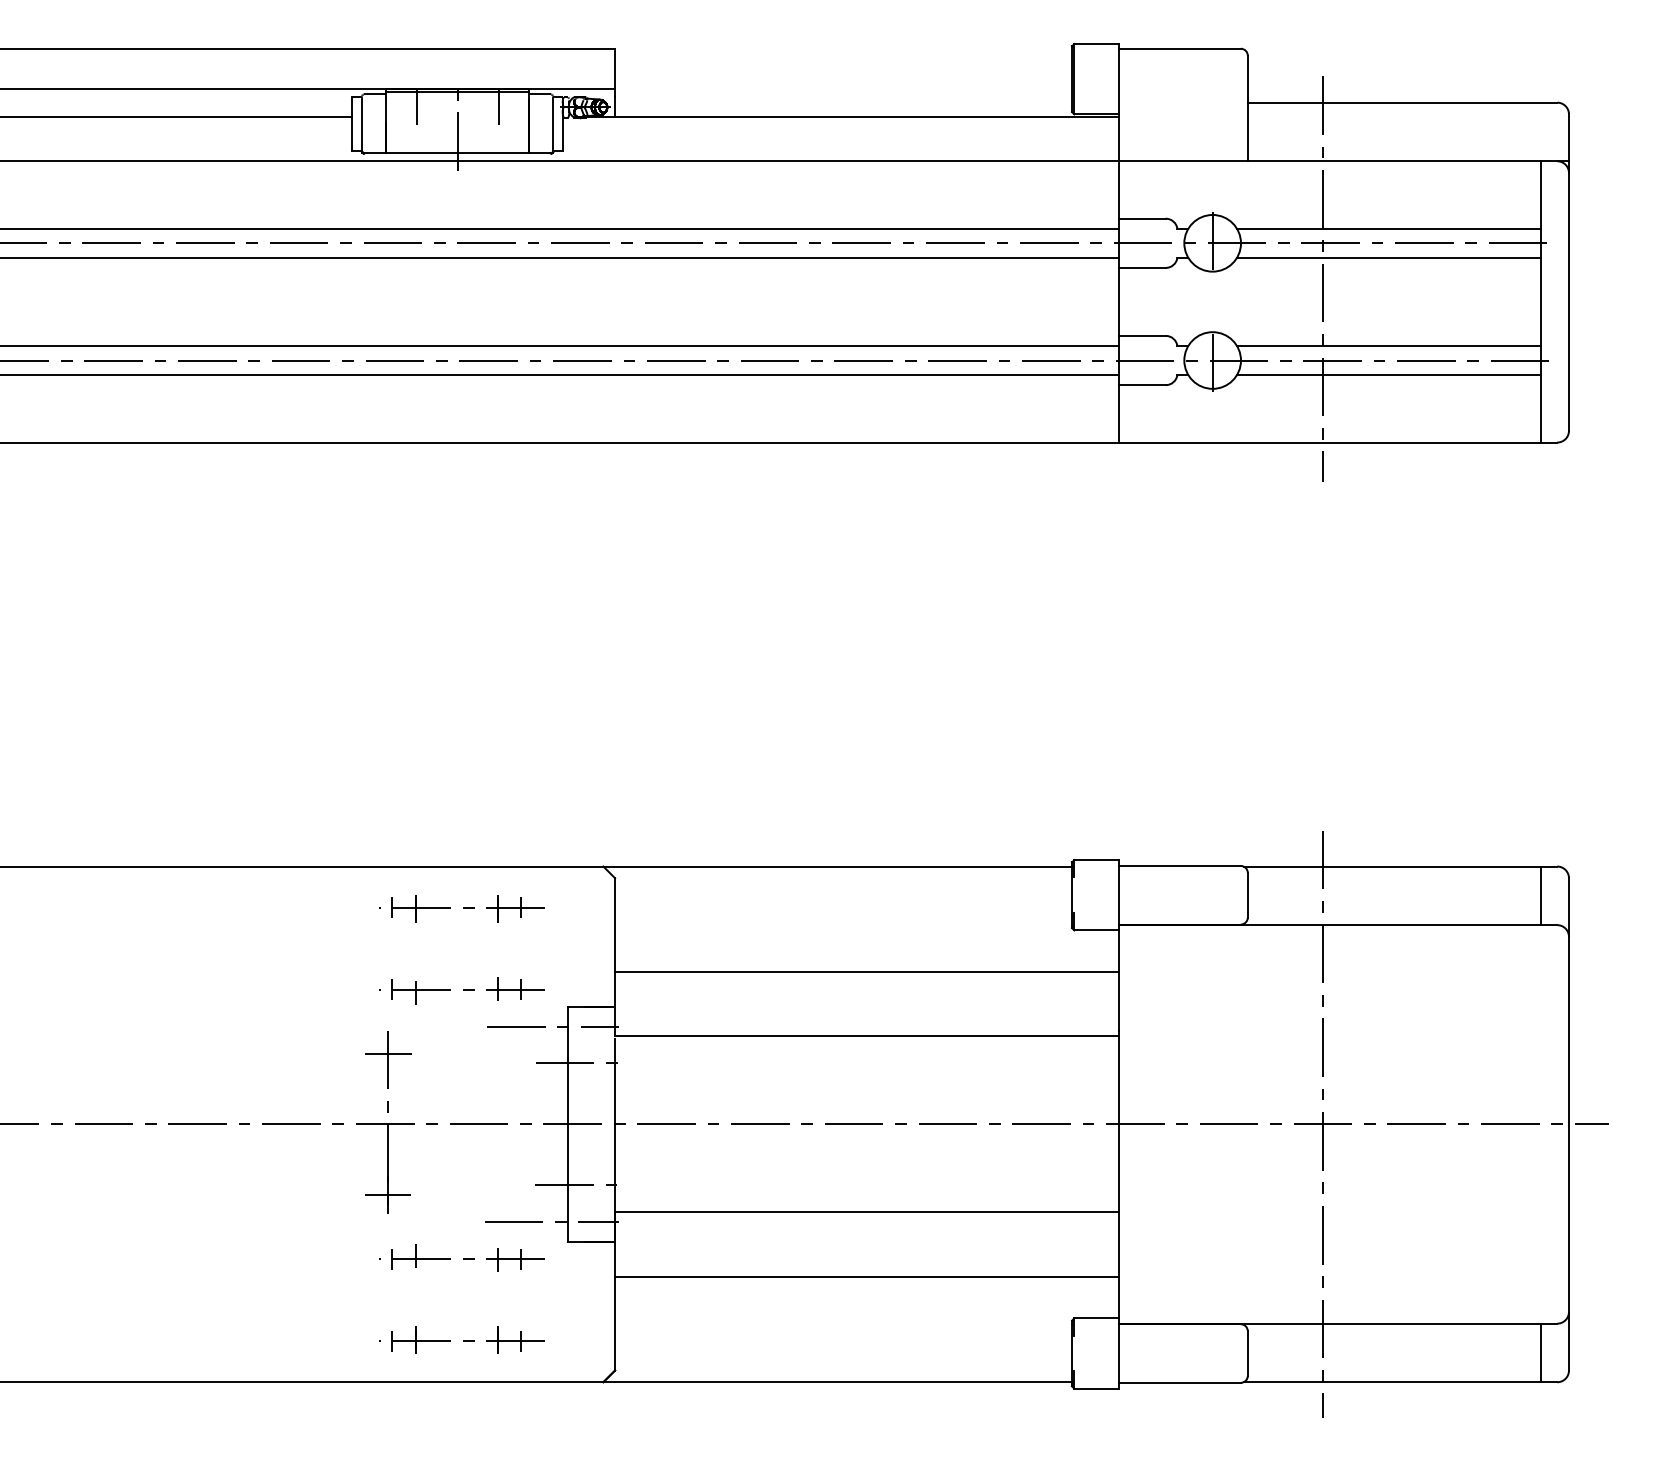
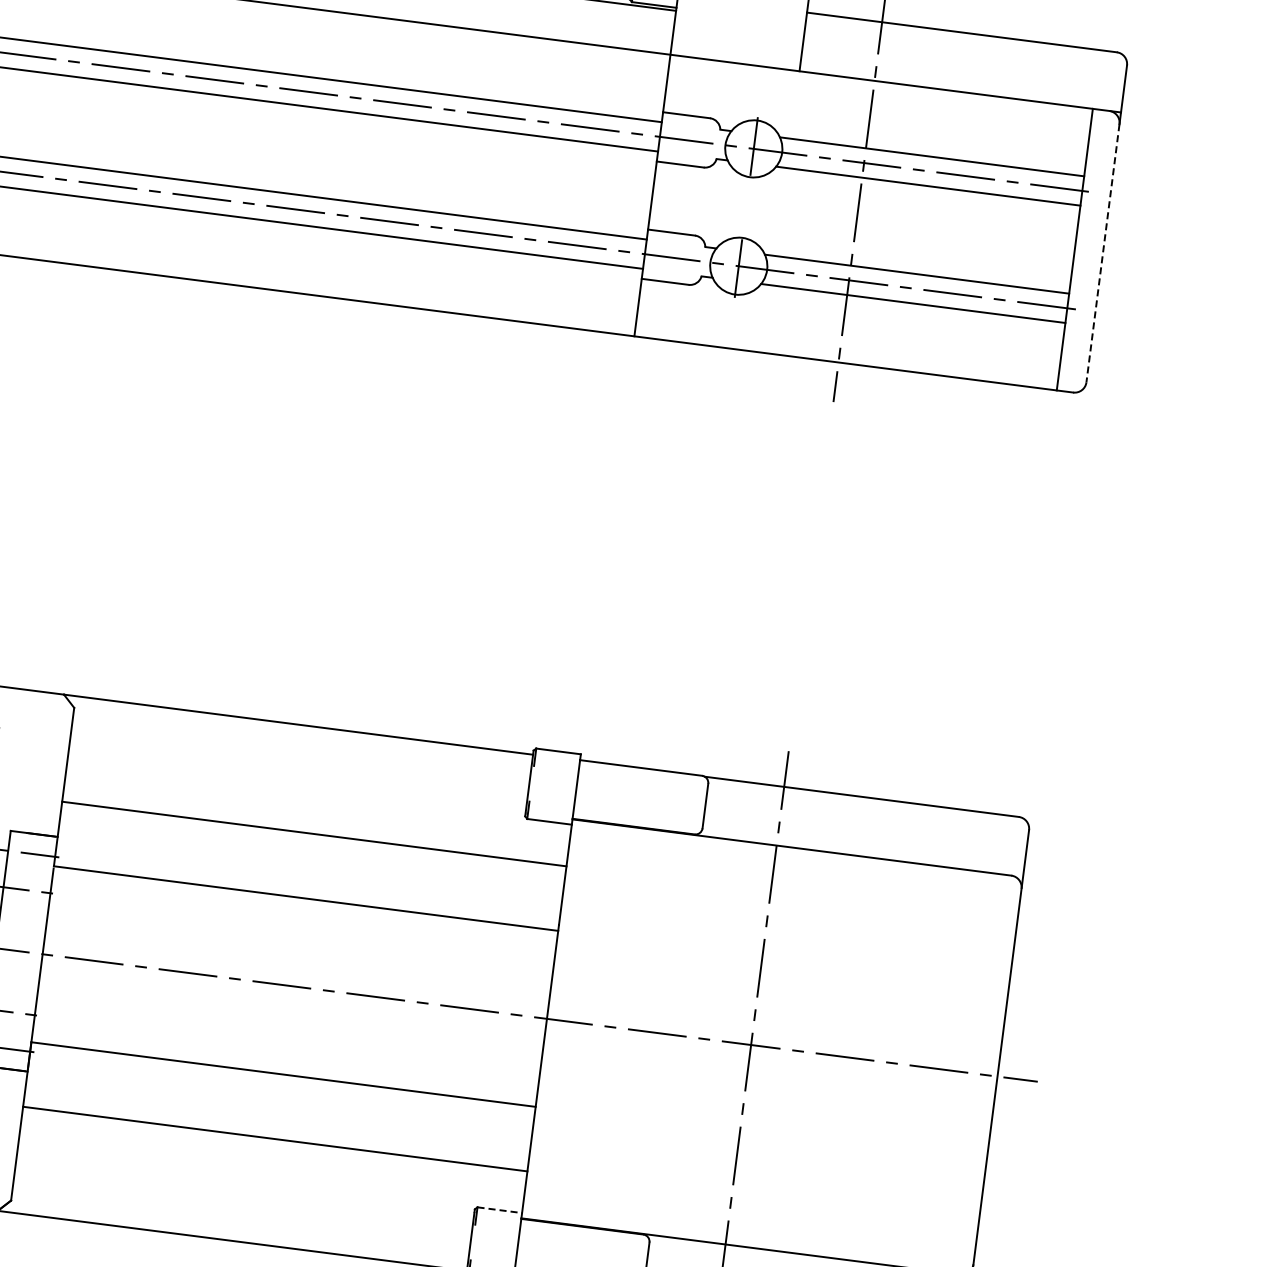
line: (1568, 301) -> (1102, 252), solid -> dashed
line: (1540, 895) -> (998, 843), removed
line: (1097, 1318) -> (500, 1210), solid -> dashed

